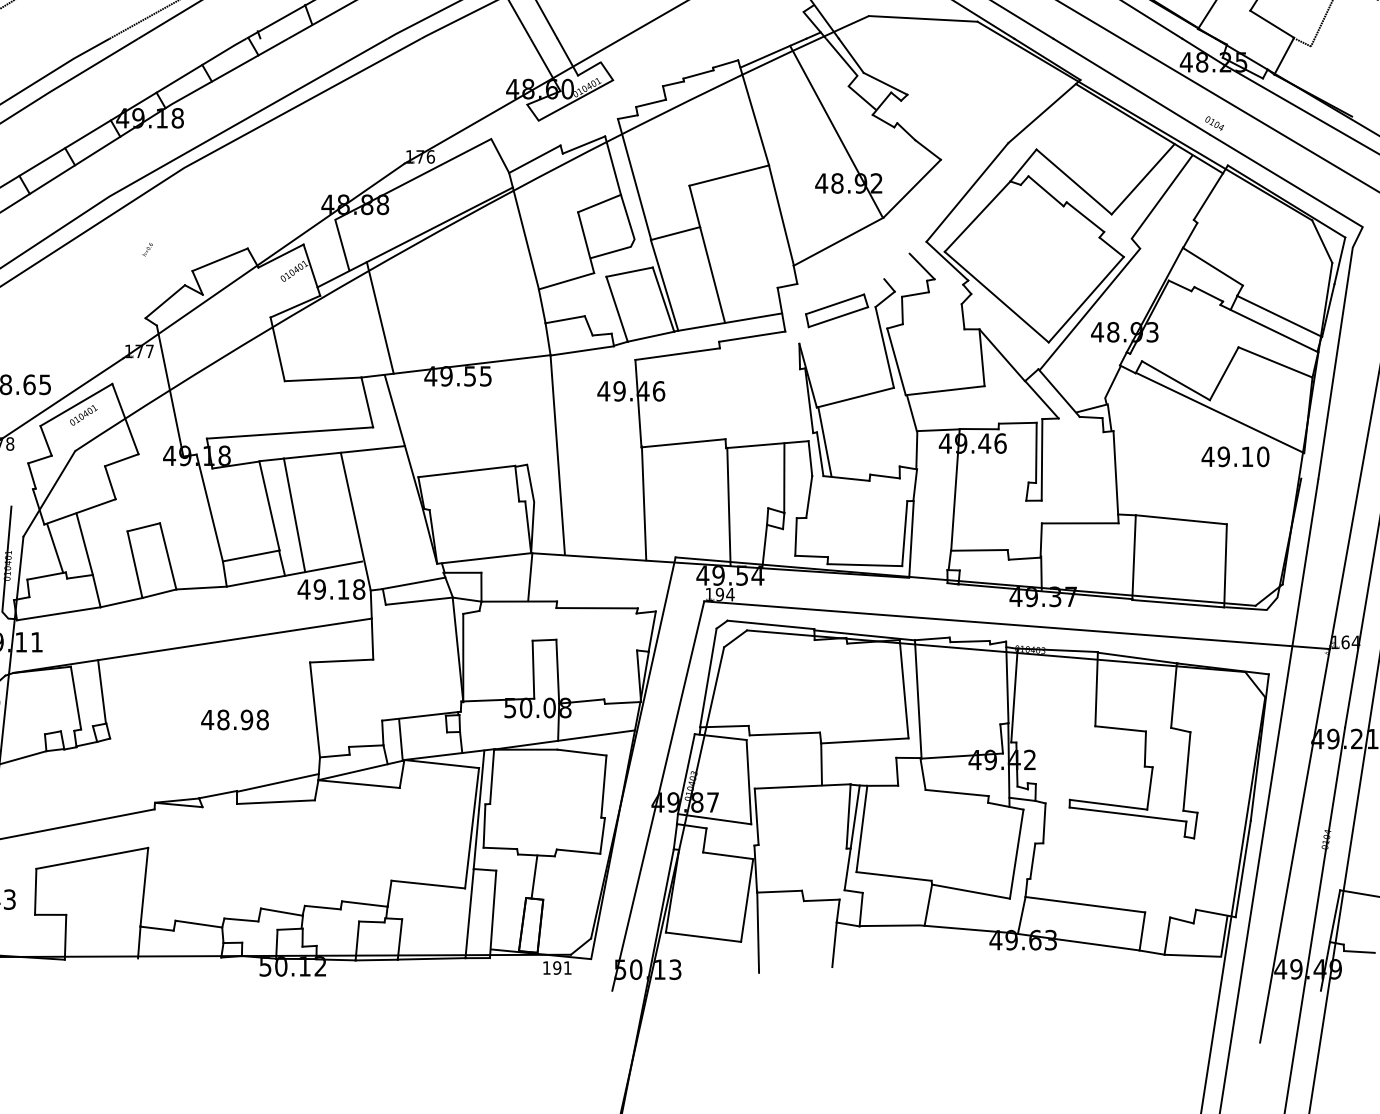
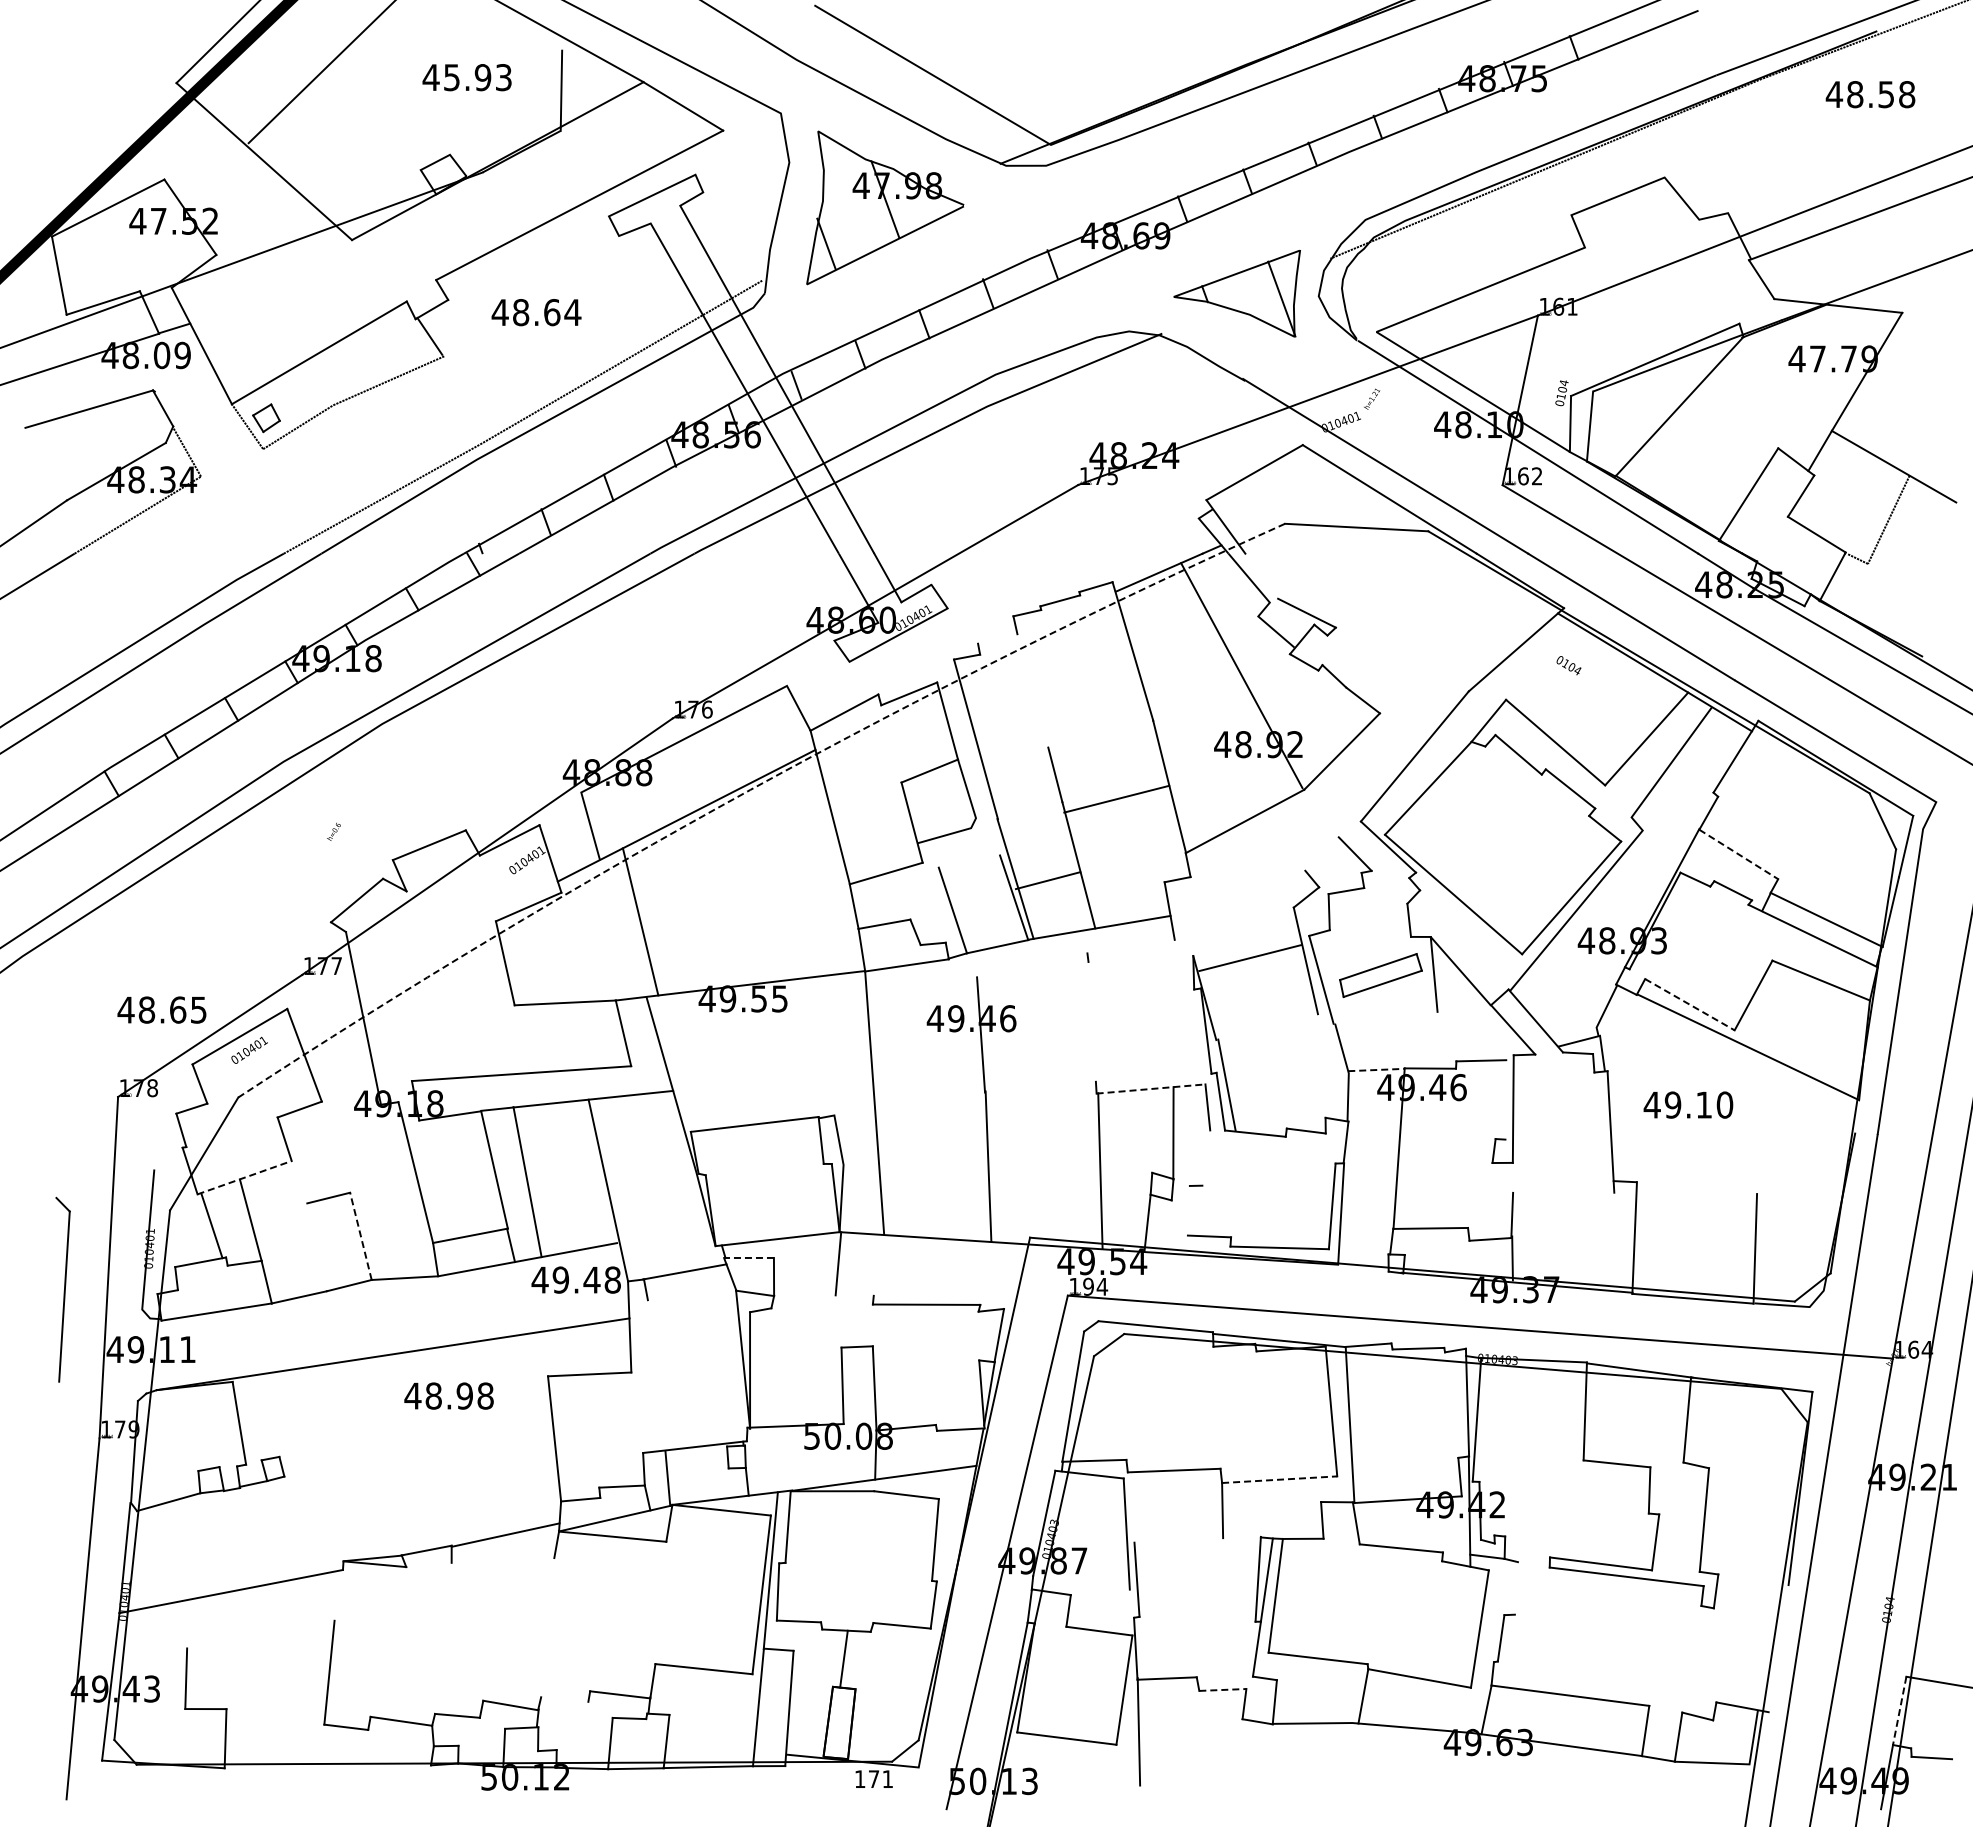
line: (851, 55) -> (1261, 575), removed
line: (650, 103) -> (997, 638), removed
text: (1214, 123) -> (1568, 665), moved
line: (729, 175) -> (1116, 798), moved
arc: (463, 217) -> (750, 789), solid -> dashed
line: (675, 233) -> (1047, 880), moved
line: (1212, 266) -> (1738, 854), solid -> dashed
line: (629, 272) -> (969, 861), removed
part: (836, 310) -> (1380, 975), moved
line: (751, 336) -> (1130, 946), removed
line: (677, 354) -> (1032, 969), removed
line: (1175, 380) -> (1689, 1004), solid -> dashed
line: (945, 390) -> (1385, 1017), removed
line: (854, 398) -> (1249, 958), moved
line: (938, 429) -> (1376, 1069), solid -> dashed
line: (683, 442) -> (1040, 1086), removed
line: (767, 445) -> (1151, 1089), solid -> dashed
line: (1036, 452) -> (1505, 1099), removed
text: (1235, 456) -> (1688, 1104), moved
line: (809, 496) -> (1206, 1157), removed
line: (79, 511) -> (244, 1177), solid -> dashed
line: (1180, 520) -> (1696, 1188), removed
line: (1080, 523) -> (1563, 1192), removed
line: (795, 536) -> (1188, 1210), removed
line: (167, 556) -> (360, 1236), solid -> dashed
line: (134, 564) -> (316, 1247), removed
line: (462, 572) -> (749, 1257), solid -> dashed
text: (343, 589) -> (591, 1279), 49.18 -> 49.48
line: (418, 601) -> (691, 1295), removed
line: (518, 601) -> (823, 1295), removed
line: (101, 691) -> (273, 1414), removed
text: (234, 719) -> (448, 1395), moved
line: (864, 740) -> (1279, 1479), solid -> dashed
line: (802, 786) -> (1197, 1539), removed
line: (275, 802) -> (502, 1560), removed
line: (714, 818) -> (1081, 1582), removed
line: (1043, 823) -> (1515, 1588), removed
line: (92, 858) -> (260, 1634), removed
line: (1243, 868) -> (1778, 1648), removed
line: (821, 900) -> (1222, 1689), solid -> dashed
line: (322, 907) -> (564, 1699), removed
line: (1334, 915) -> (1899, 1710), solid -> dashed
line: (139, 941) -> (322, 1744), removed
line: (834, 944) -> (1239, 1748), removed
text: (556, 968) -> (873, 1779), 191 -> 171

